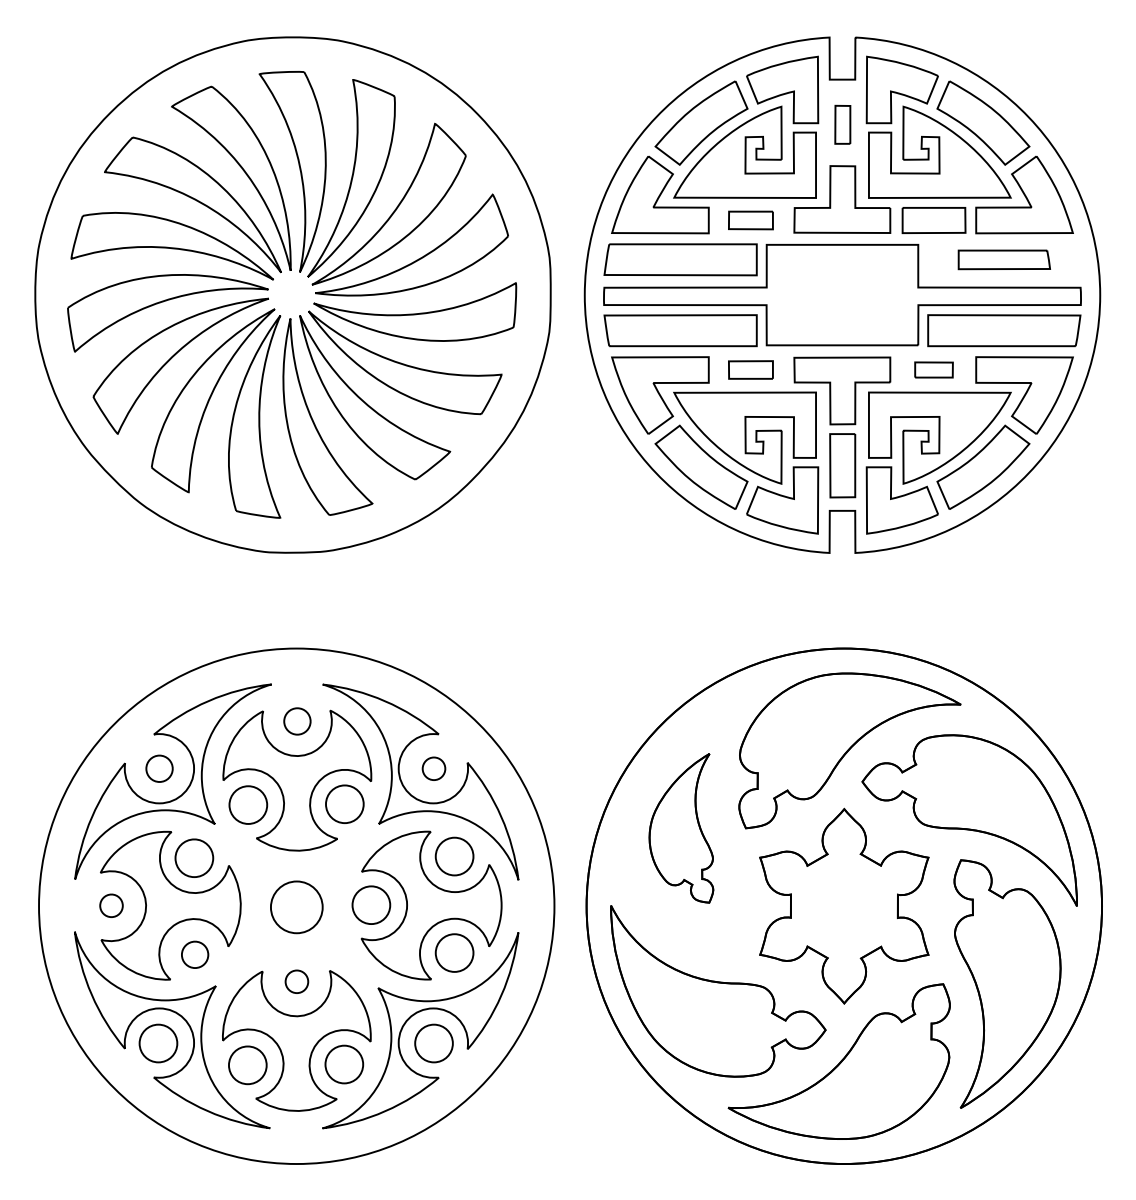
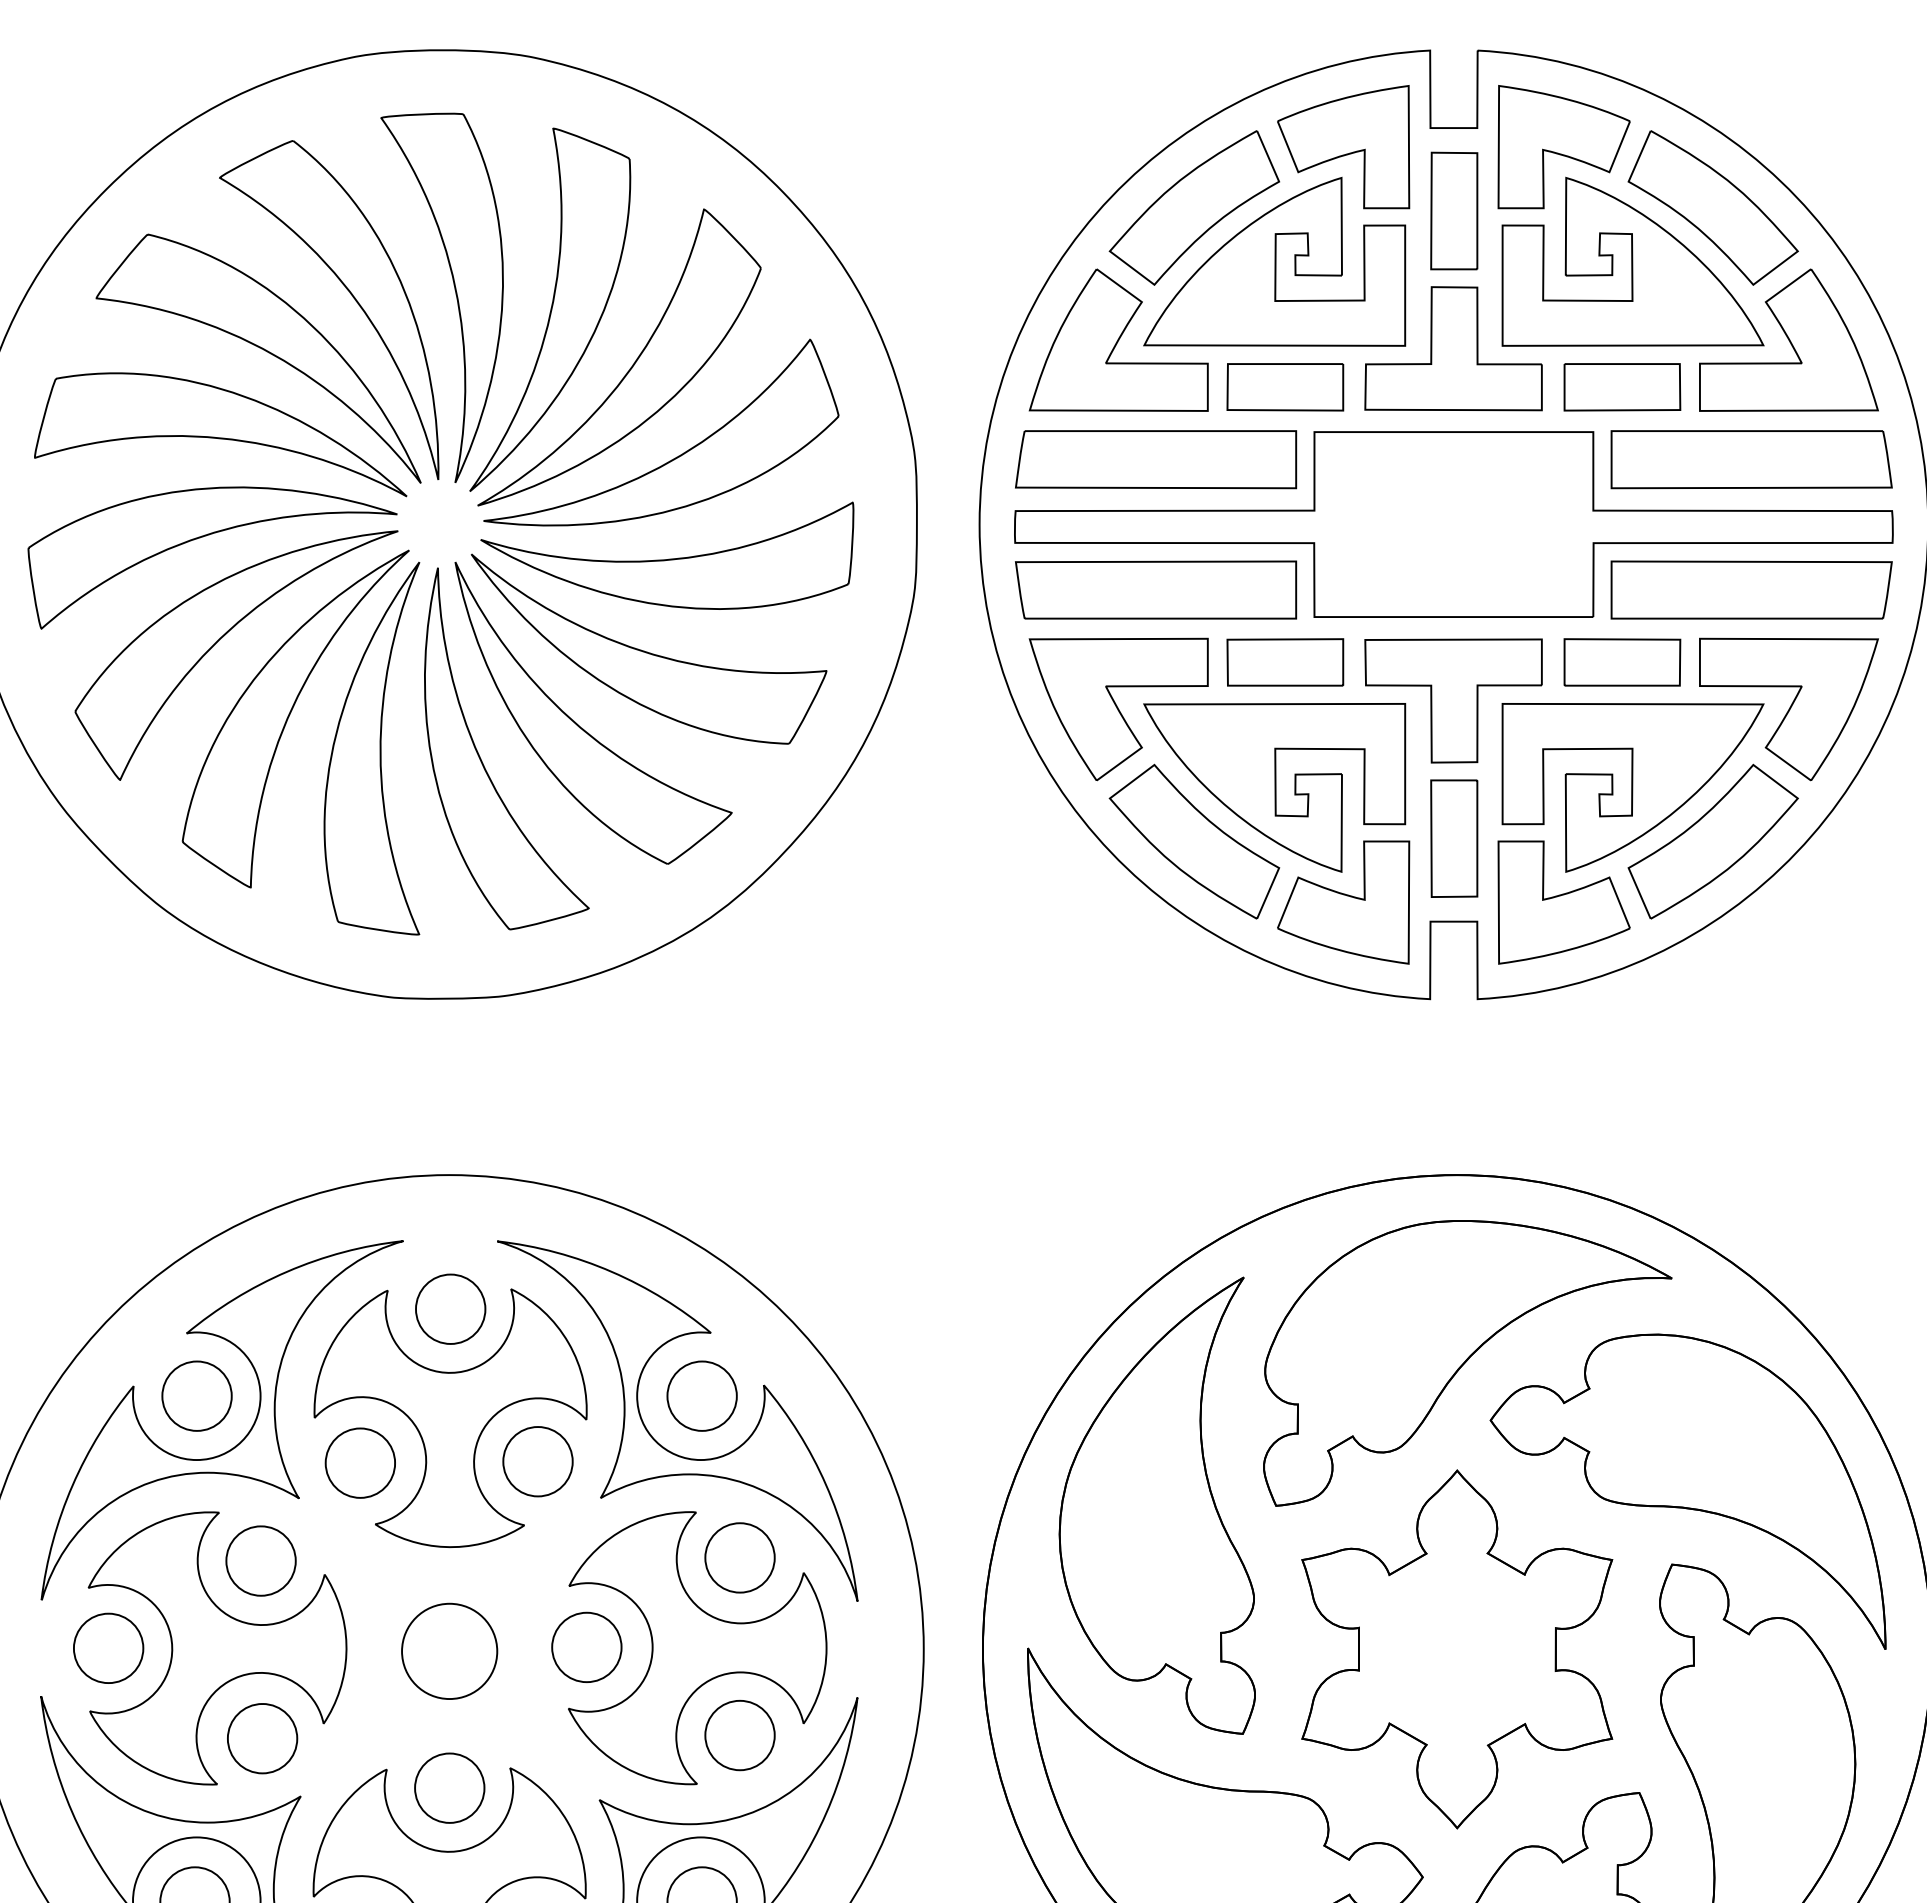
part: (842, 124) -> (1453, 210), size x1.67
part: (750, 220) -> (1284, 387), size x1.43
part: (1004, 259) -> (1752, 459), size x1.67
part: (750, 369) -> (1284, 661), size x1.43
part: (933, 369) -> (1621, 661), size x1.67
part: (297, 721) -> (450, 1309), size x1.43
part: (159, 768) -> (196, 1395), size x1.43
part: (433, 768) -> (701, 1395), size x1.67
part: (681, 828) -> (1157, 1506), size x1.67
part: (111, 905) -> (108, 1647), size x1.67
part: (194, 954) -> (261, 1738), size x1.43
part: (296, 981) -> (449, 1787), size x1.67

